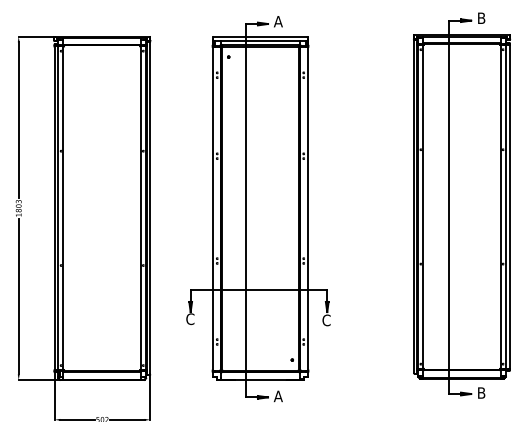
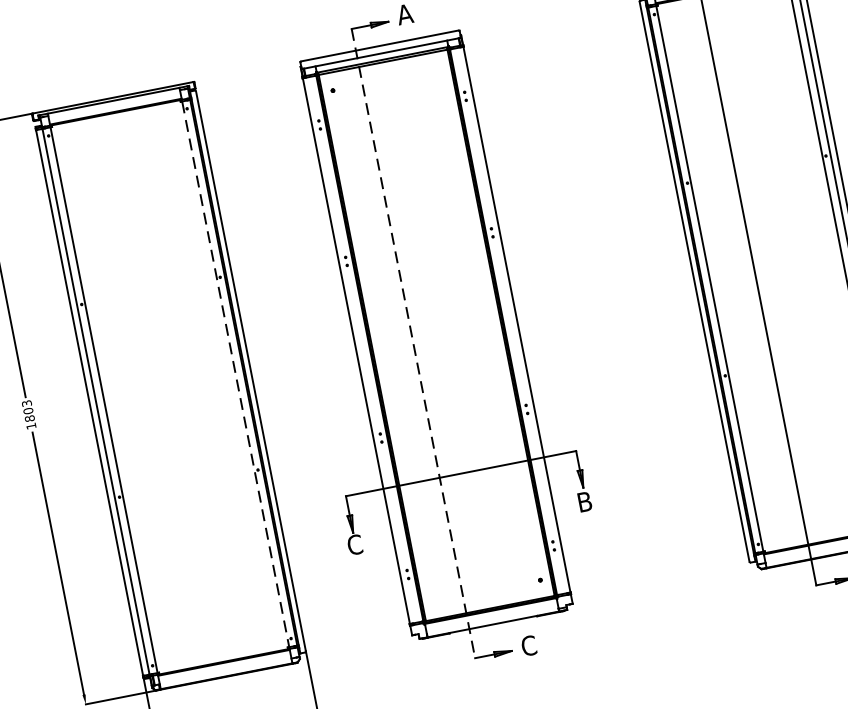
line: (141, 208) -> (236, 374), solid -> dashed
line: (246, 210) -> (413, 343), solid -> dashed
text: (326, 320) -> (584, 502), C -> B
text: (277, 396) -> (527, 646), A -> C

